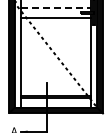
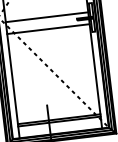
line: (56, 7) -> (47, 16), dashed -> solid

